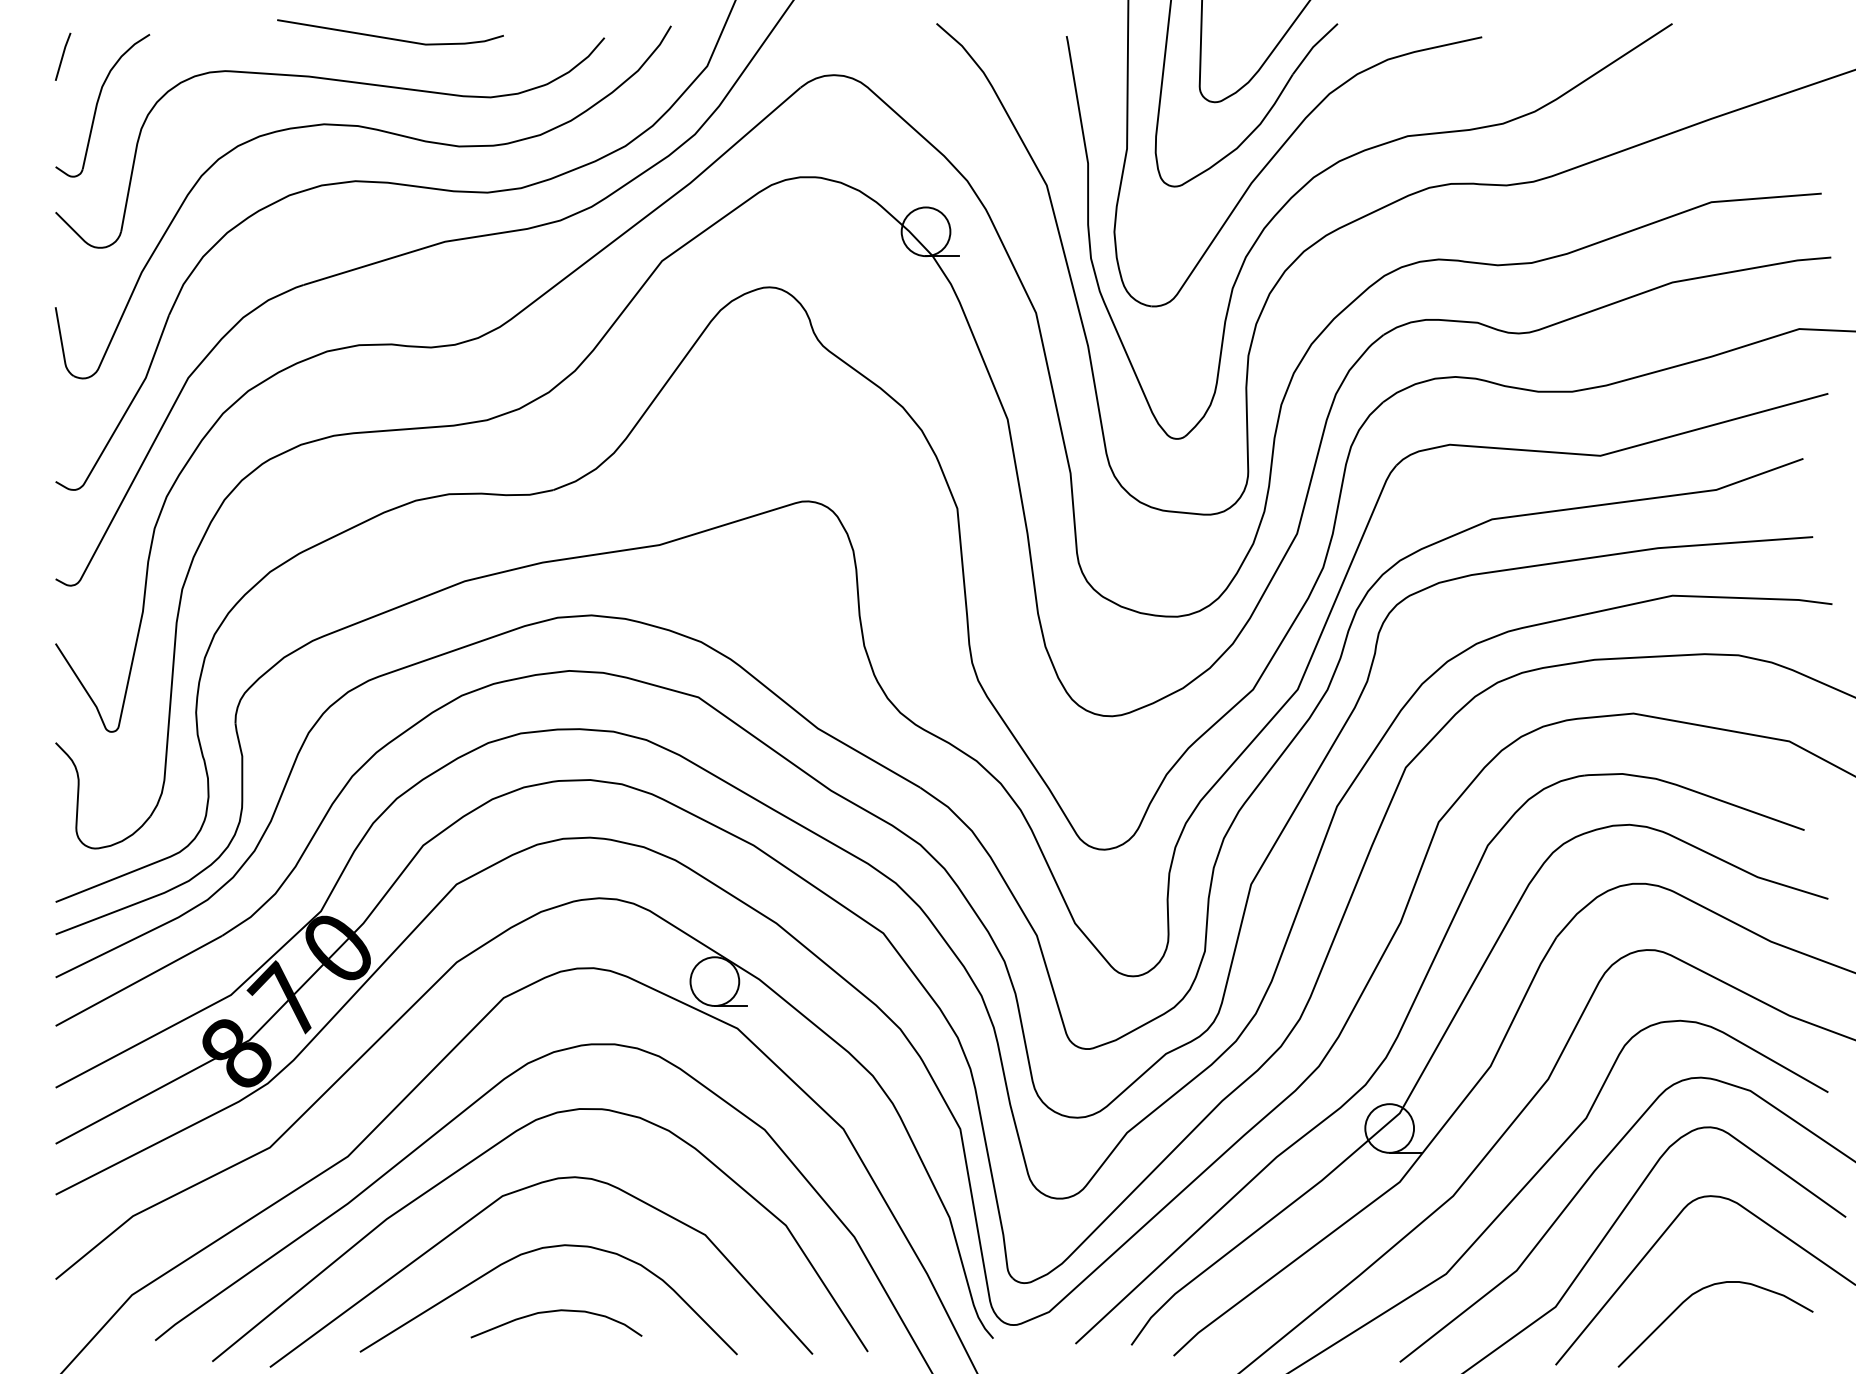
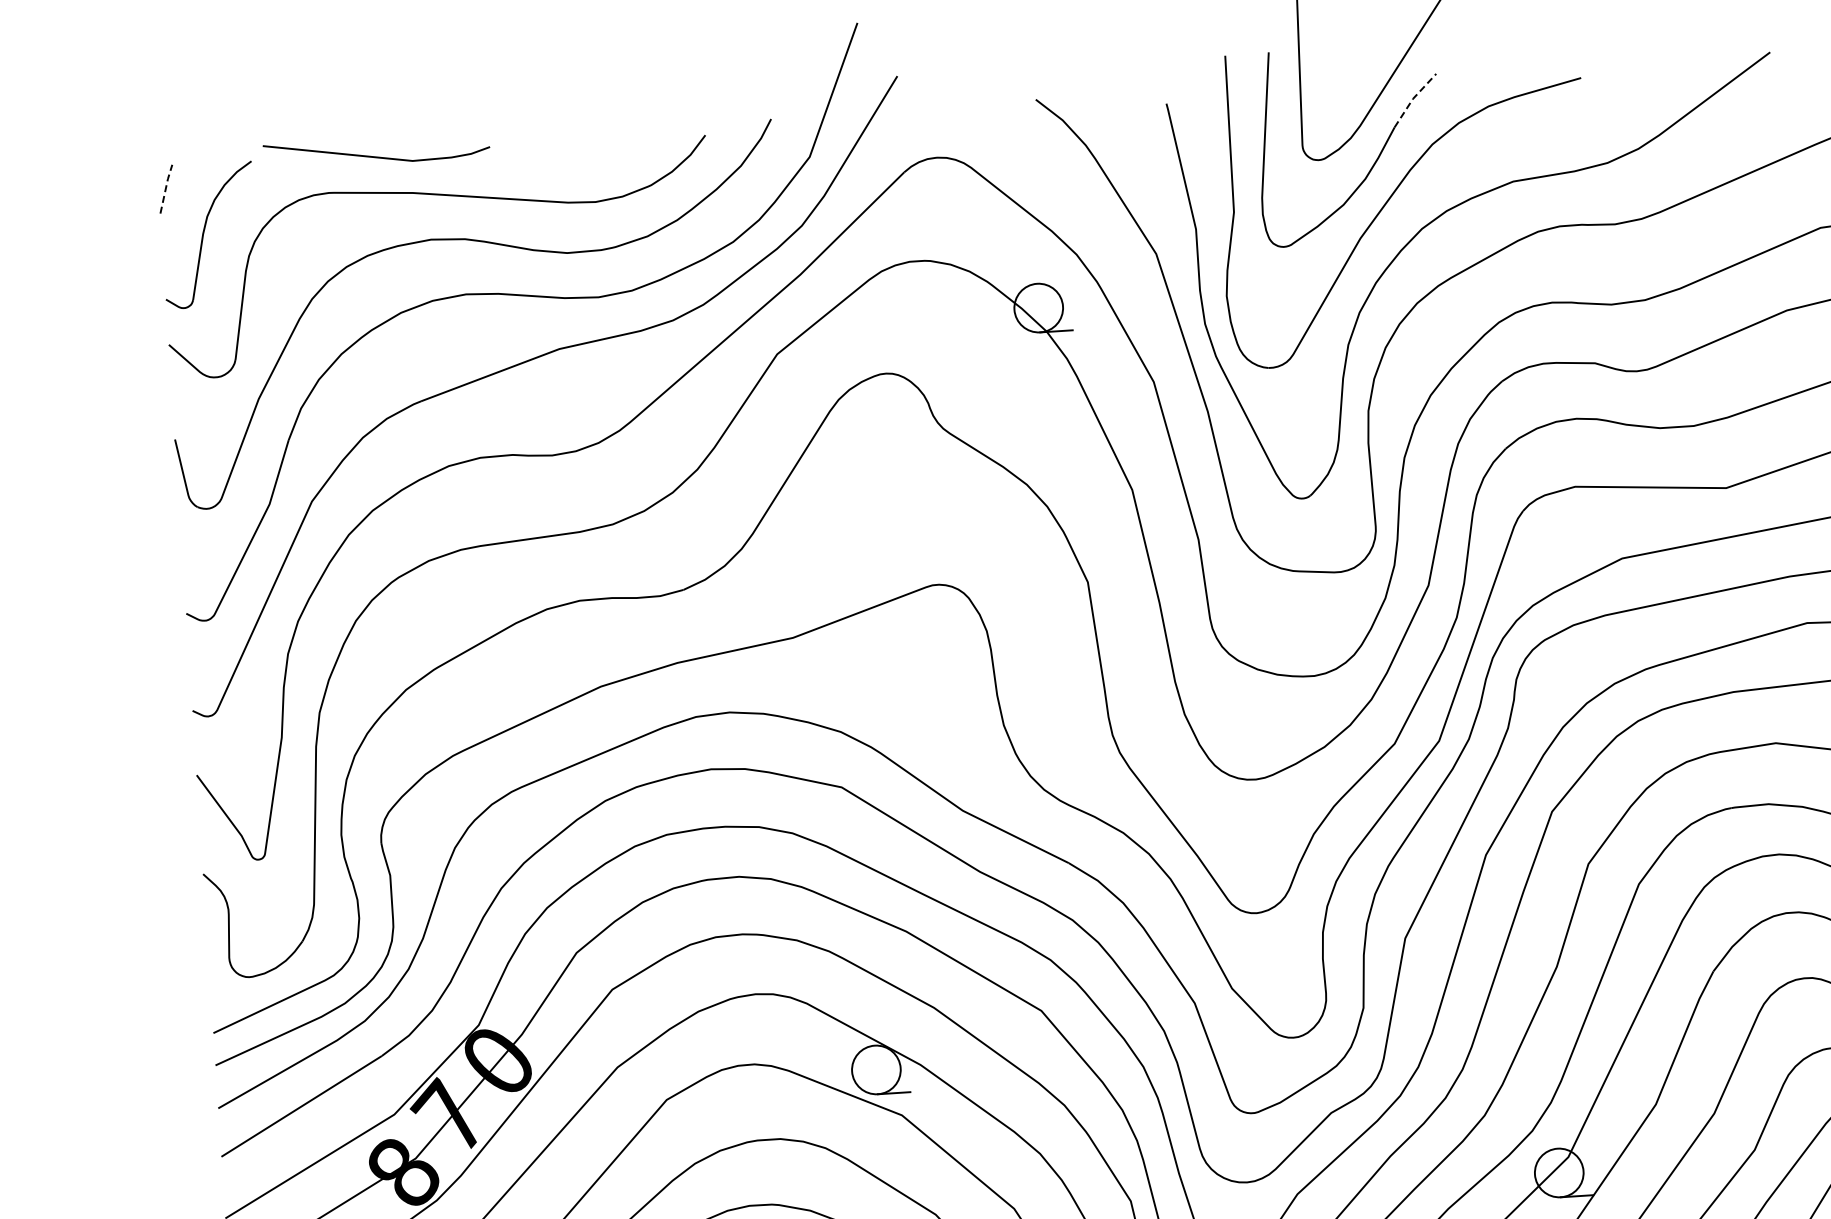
line: (390, 37) -> (377, 156), moved
line: (1313, 47) -> (1413, 99), solid -> dashed
line: (62, 56) -> (165, 188), solid -> dashed

